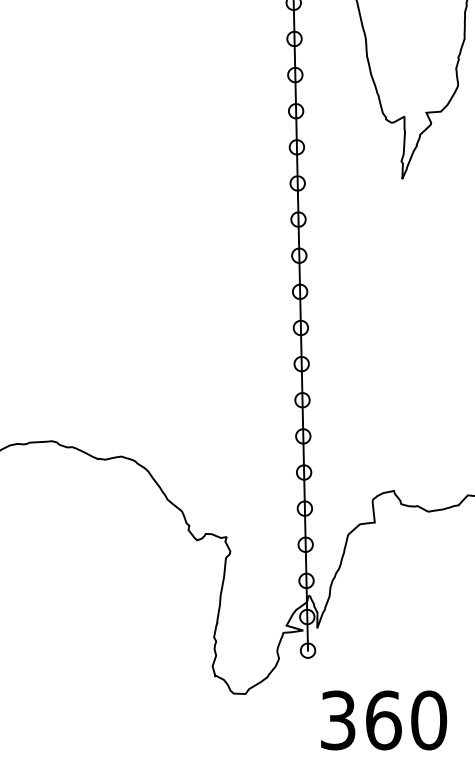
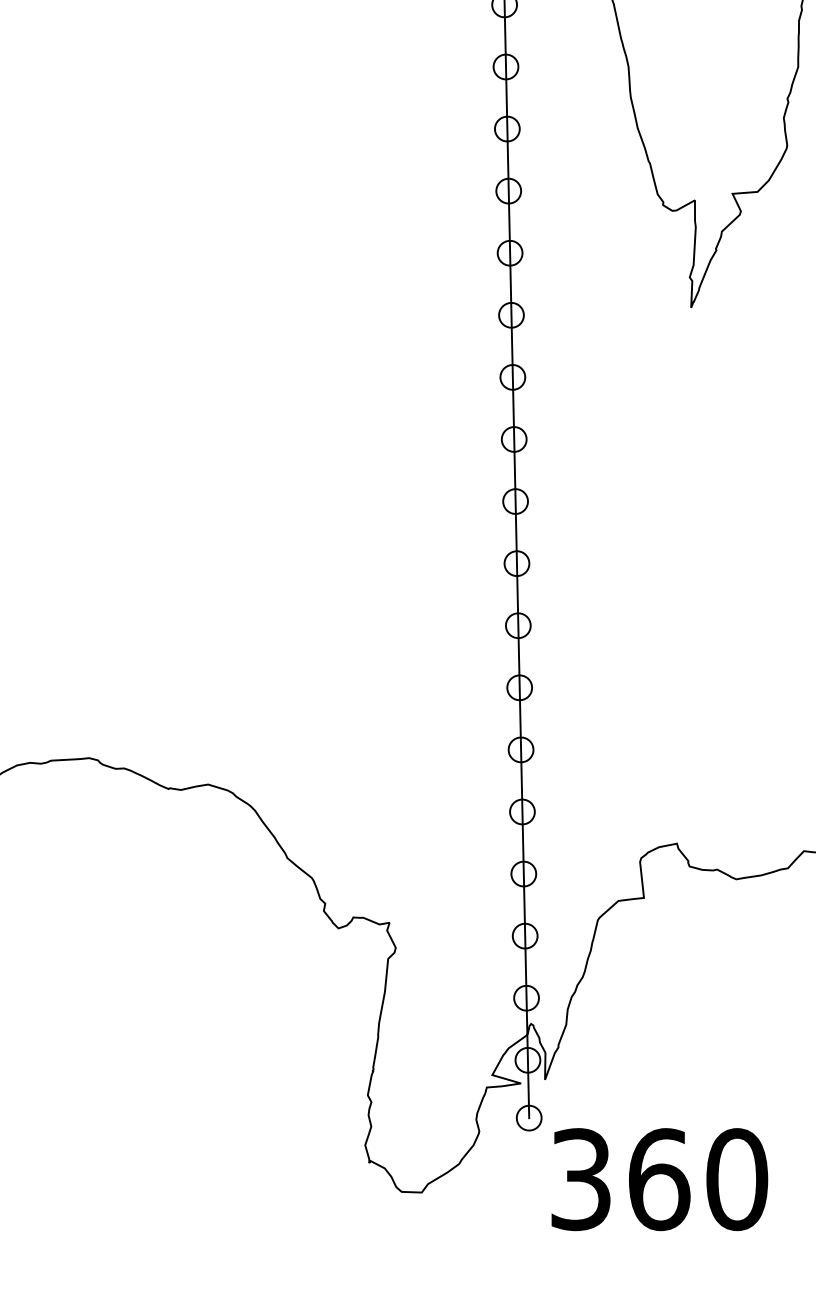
text: (384, 720) -> (660, 1179), moved

